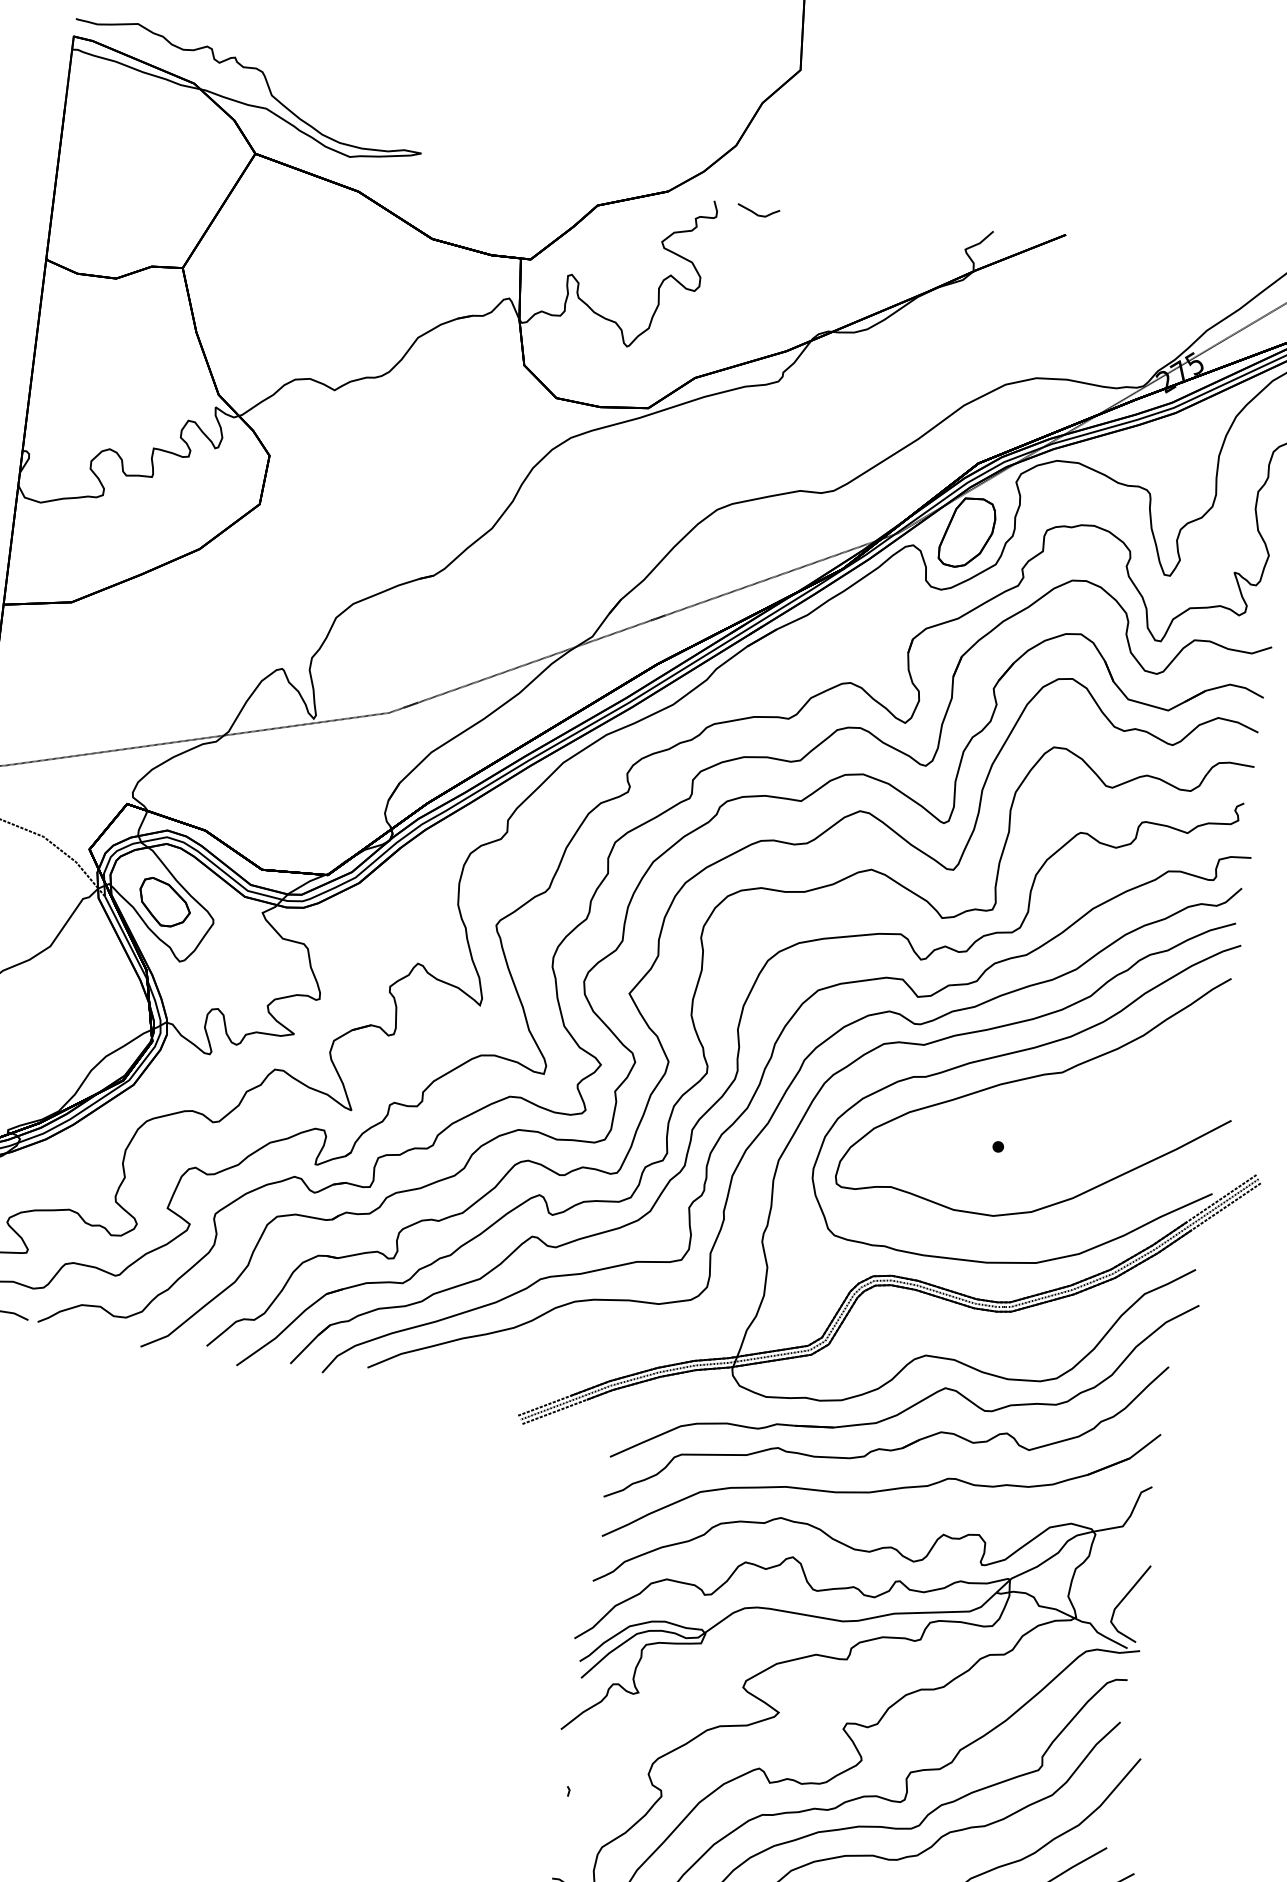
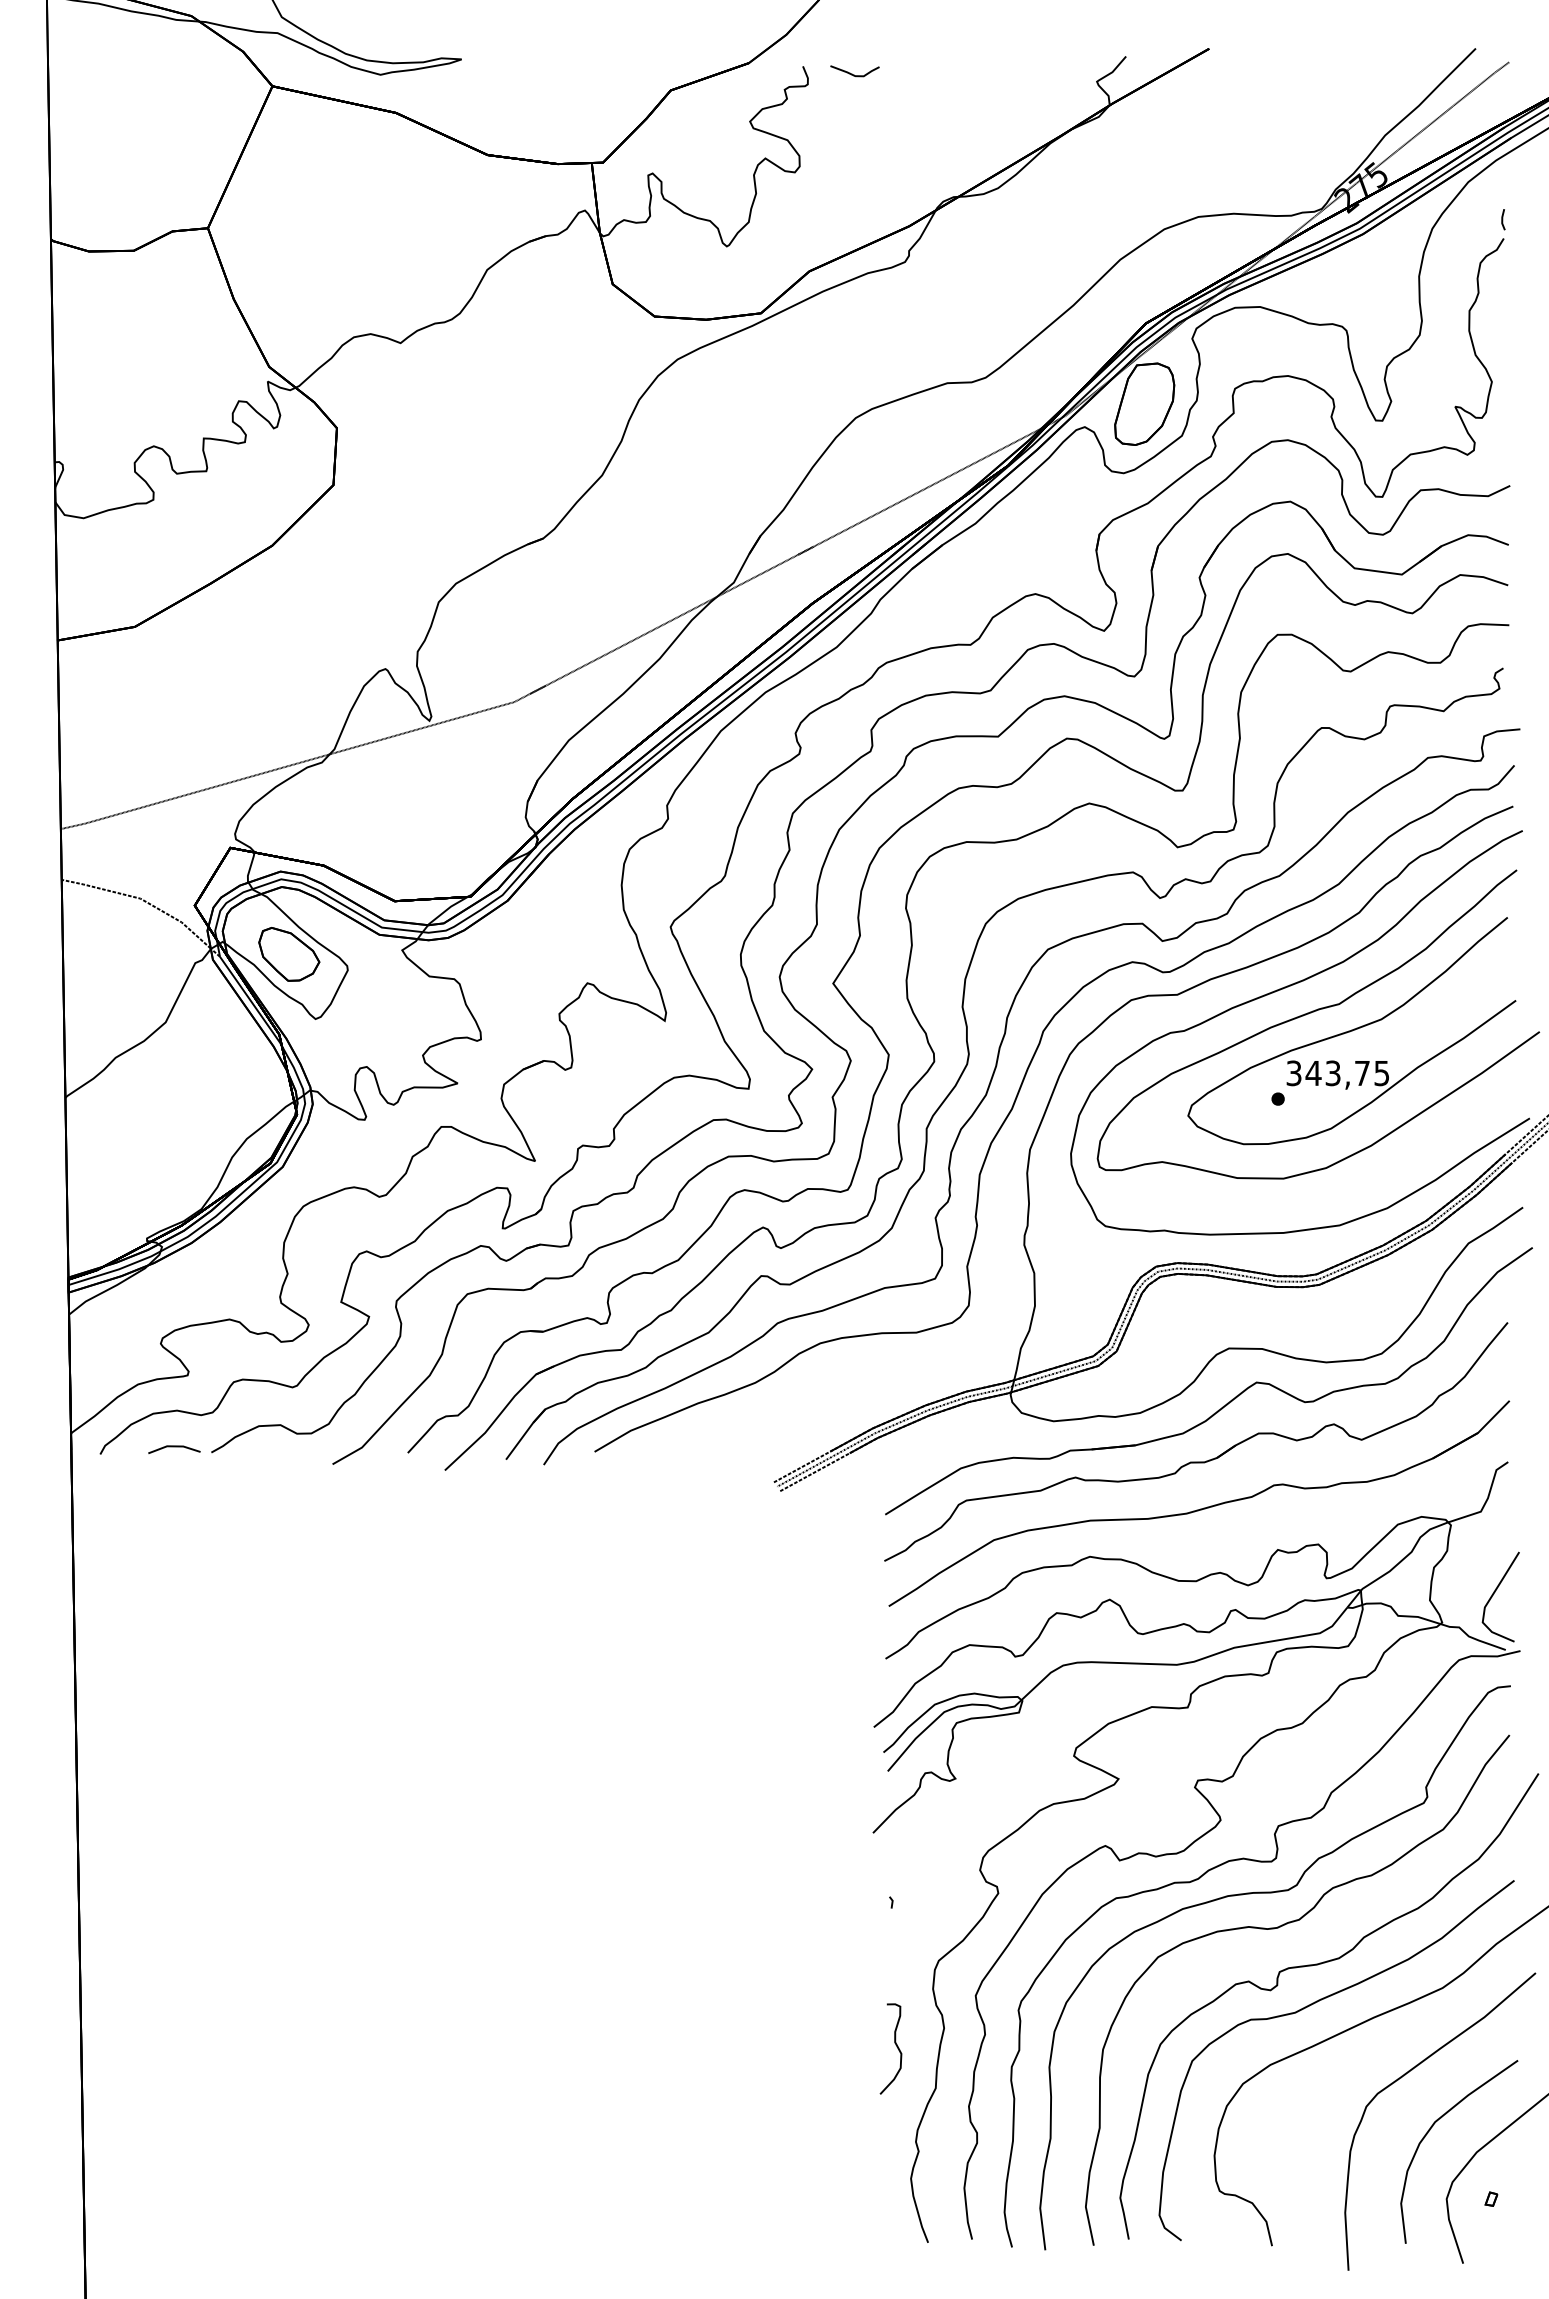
part: (1069, 1097) -> (1351, 1031), added

